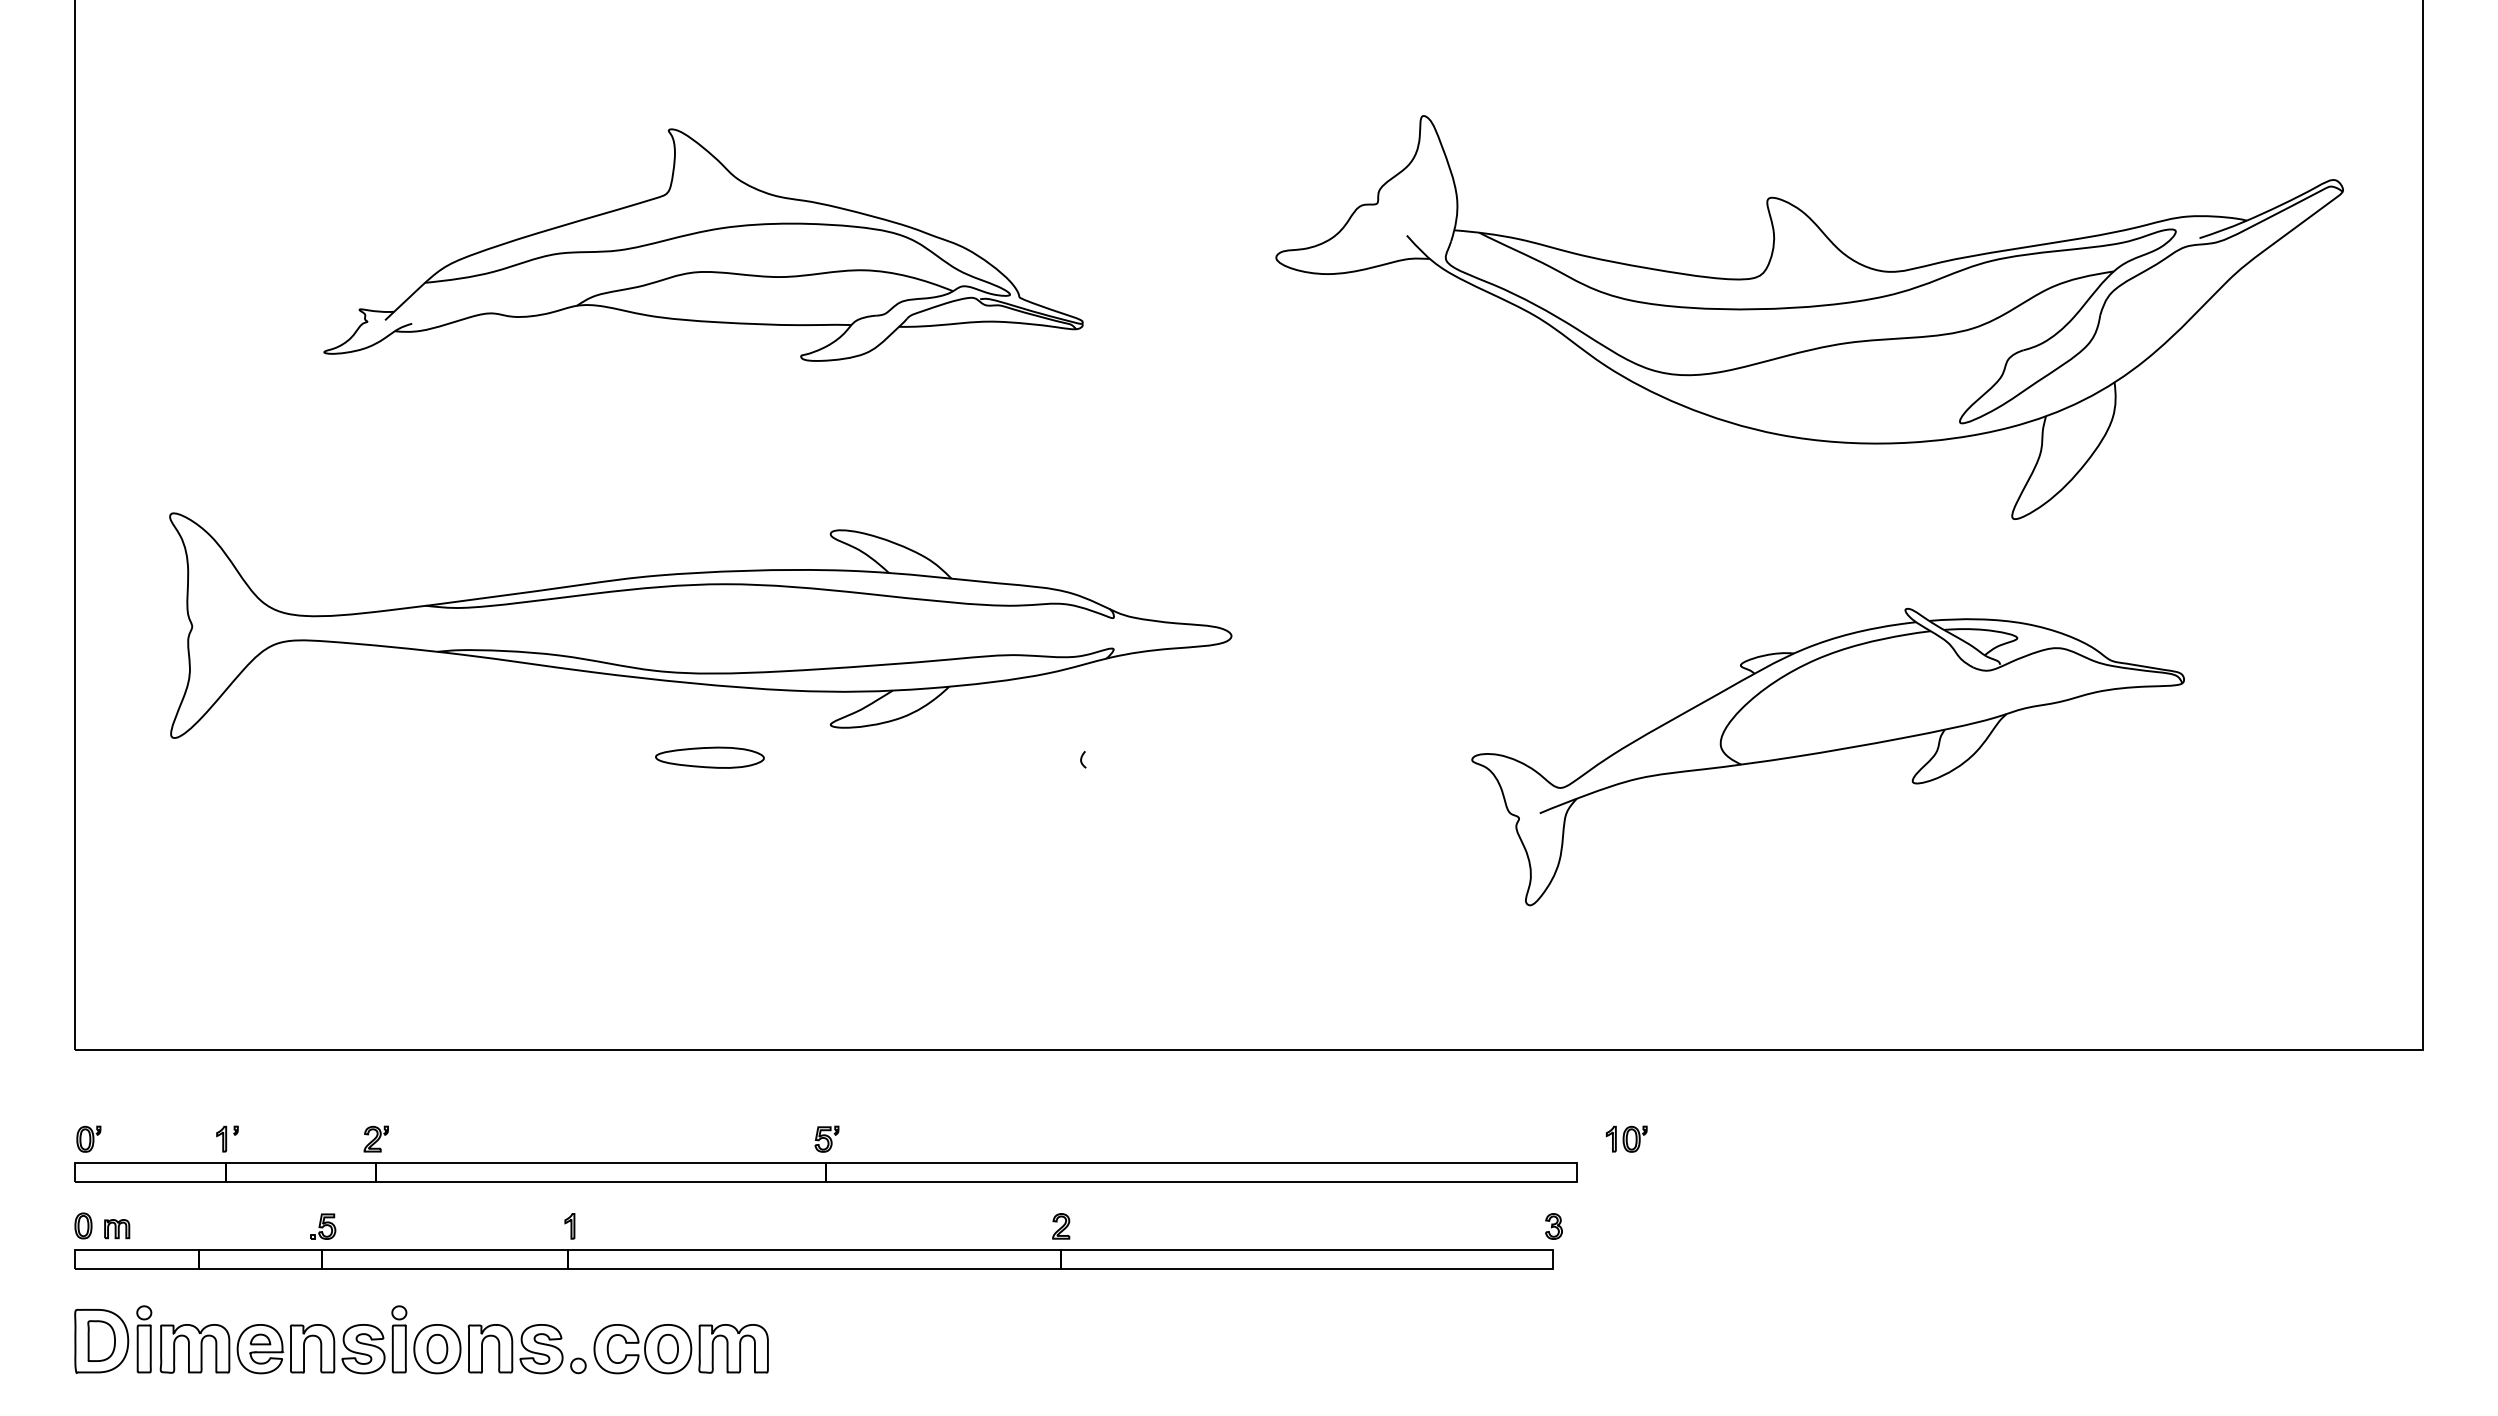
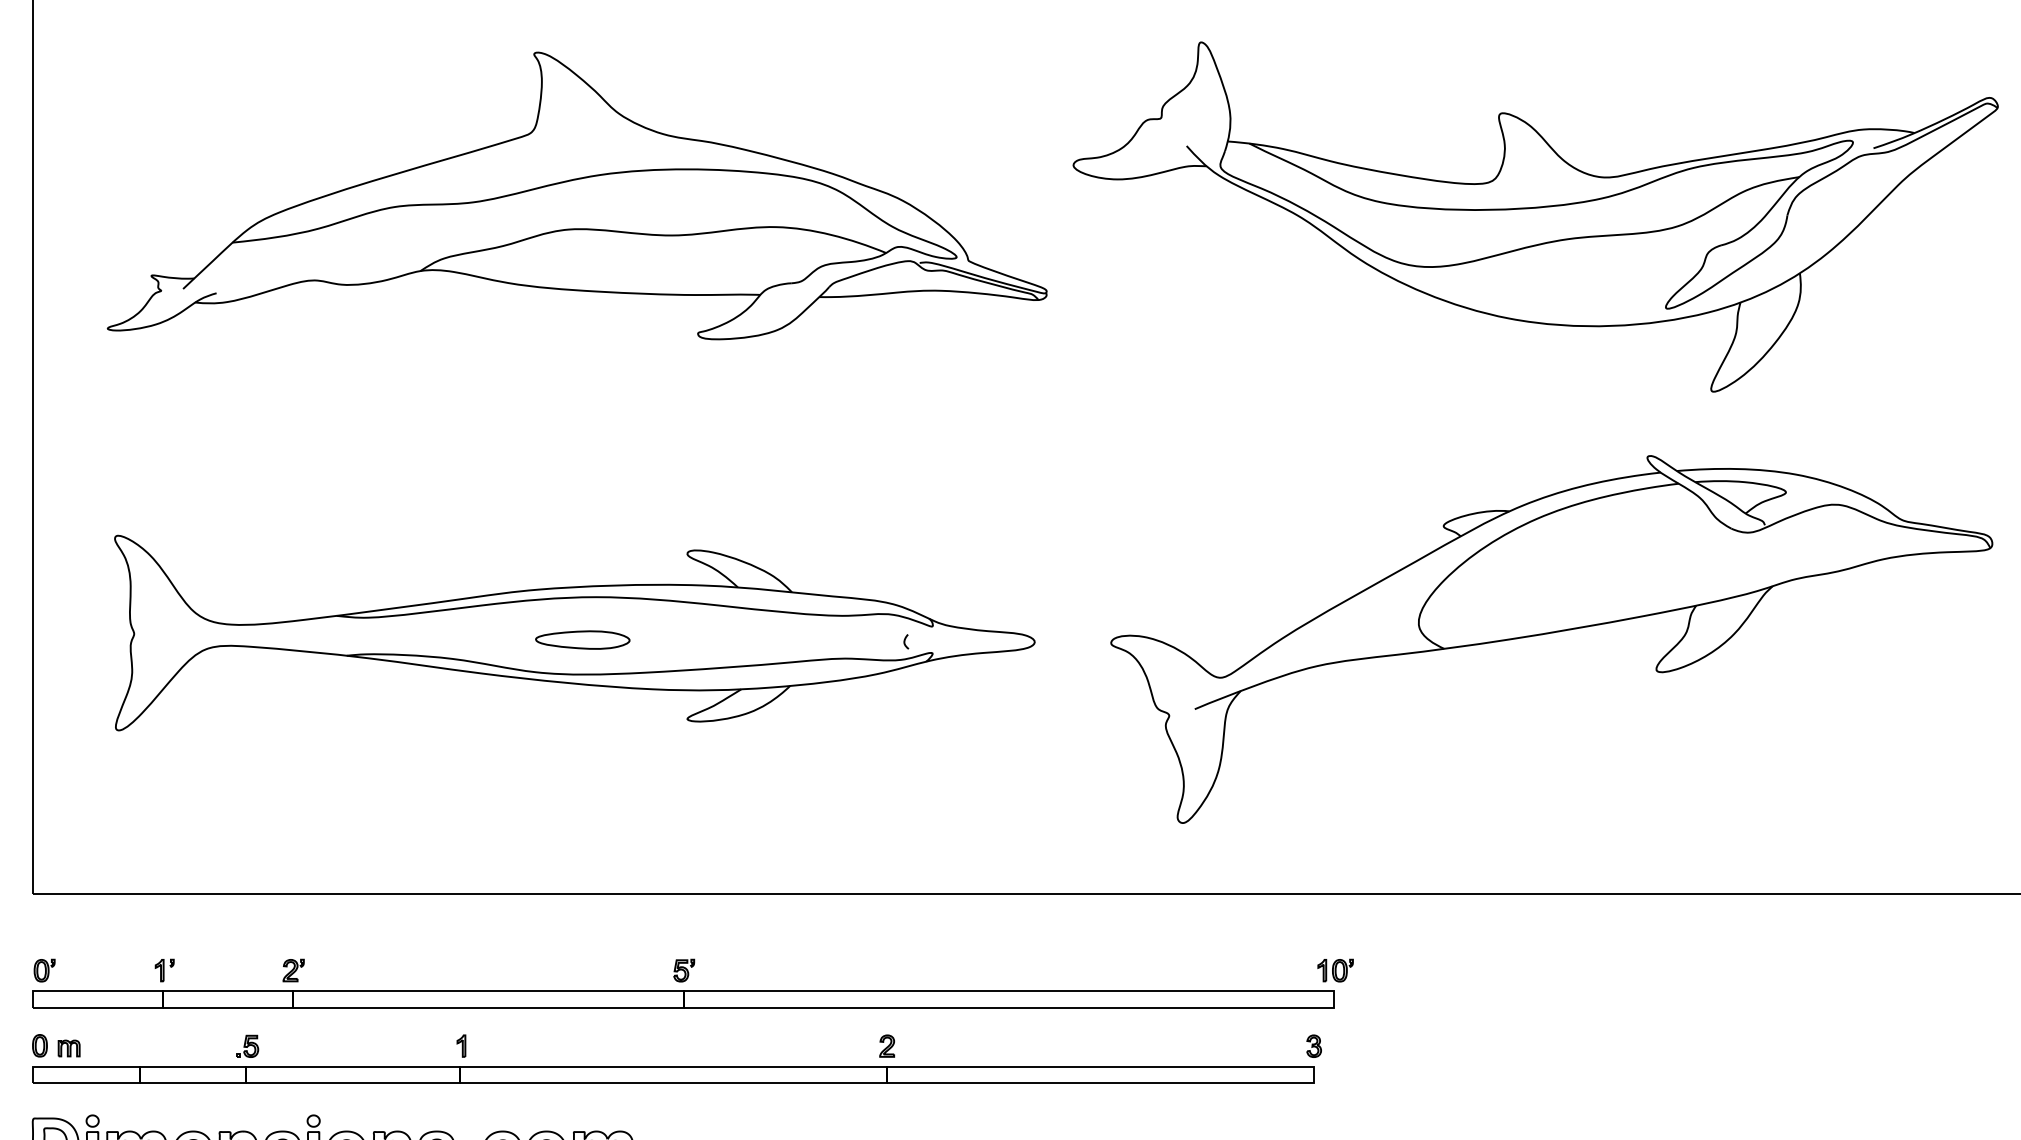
part: (703, 244) -> (577, 195), size x1.43
part: (1809, 317) -> (1535, 217), moved
part: (700, 625) -> (574, 632), moved
part: (1827, 756) -> (1551, 639), size x1.43
part: (1626, 1138) -> (1335, 970), moved

